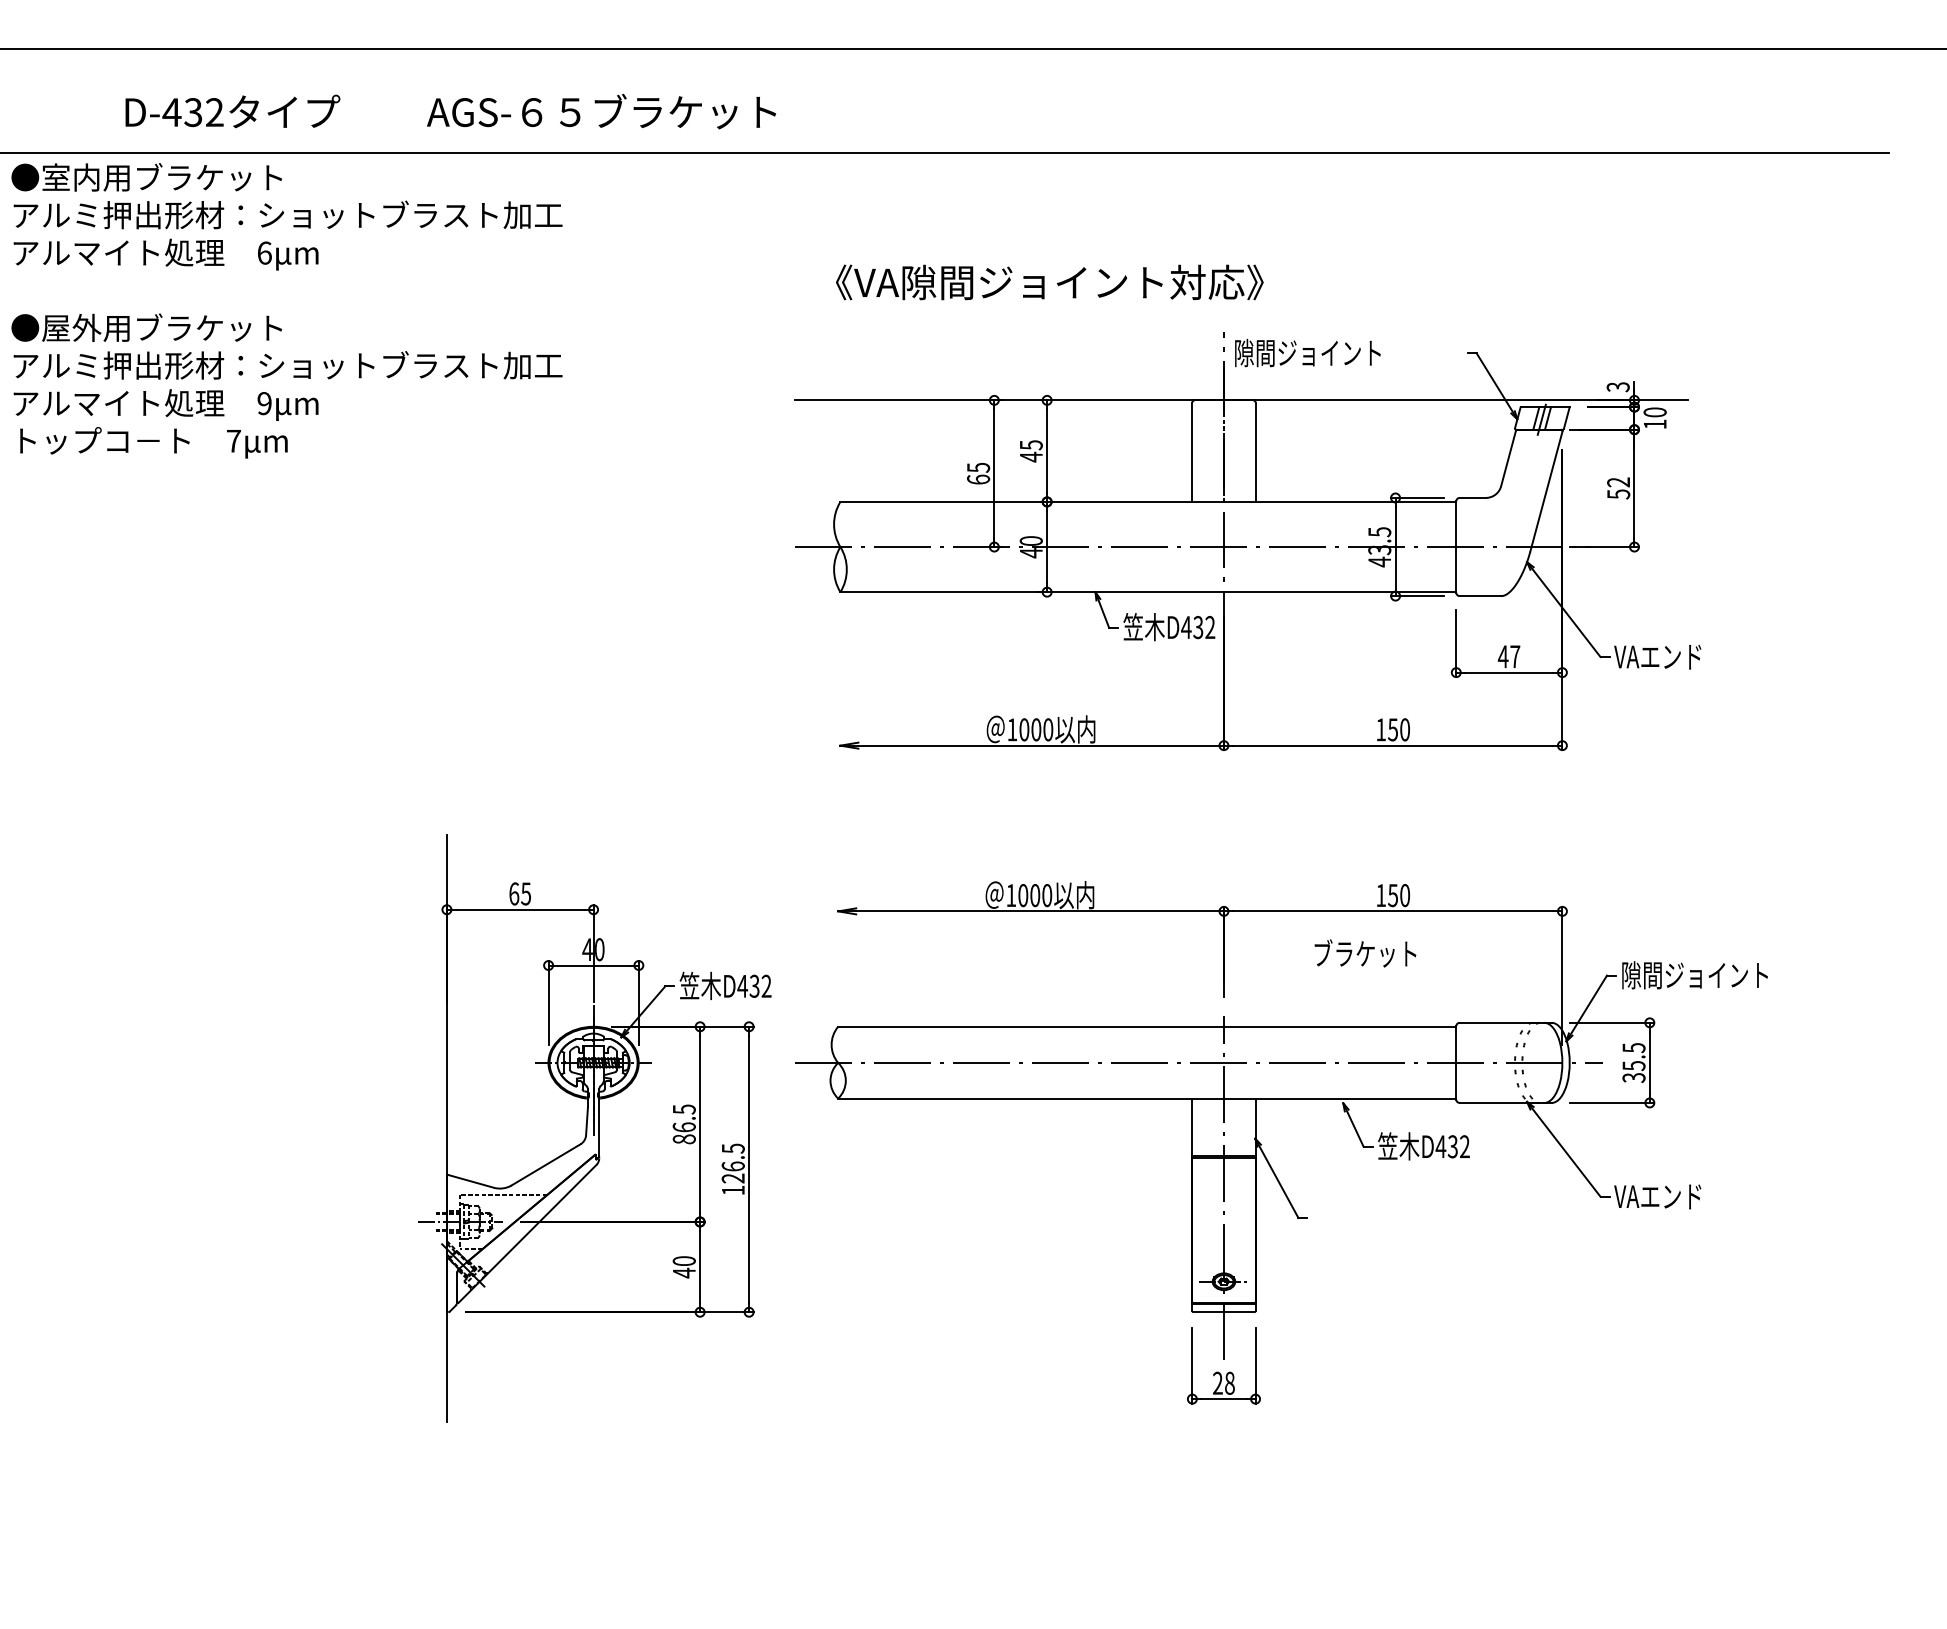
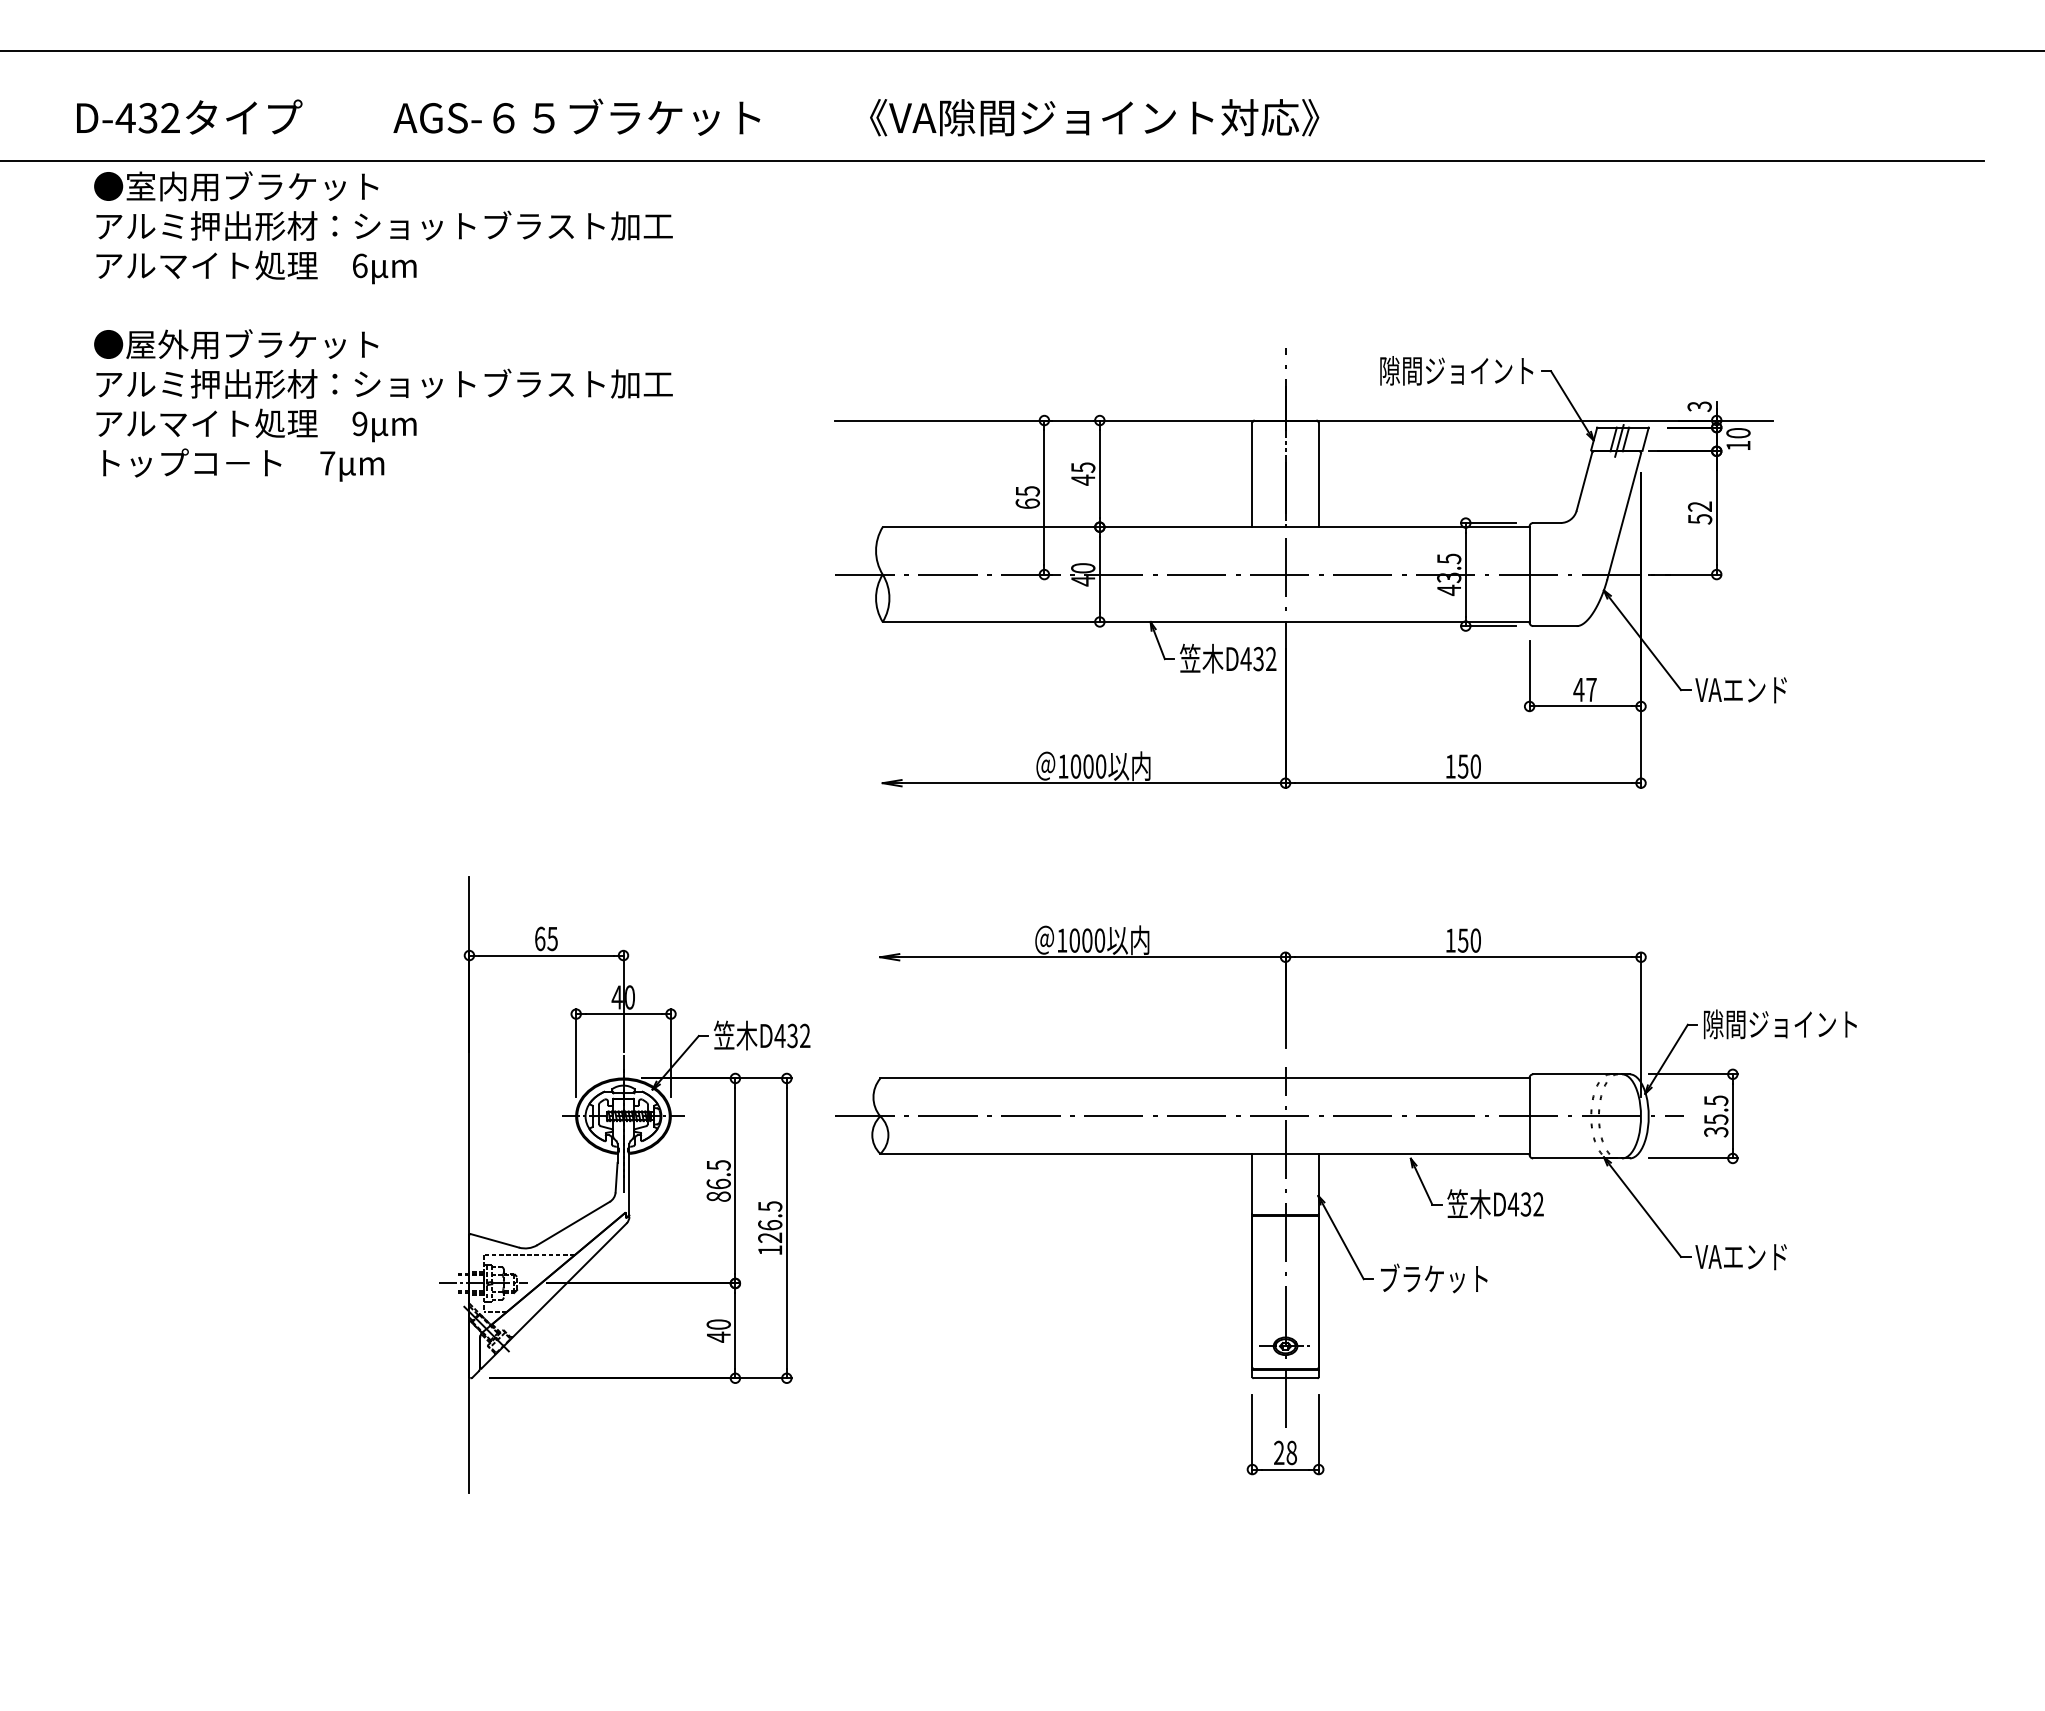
text: (450, 110) -> (418, 116), moved
text: (1049, 282) -> (1094, 117), moved
text: (287, 310) -> (383, 326), moved
text: (1307, 352) -> (1456, 370), moved
text: (1365, 953) -> (1434, 1278), moved

